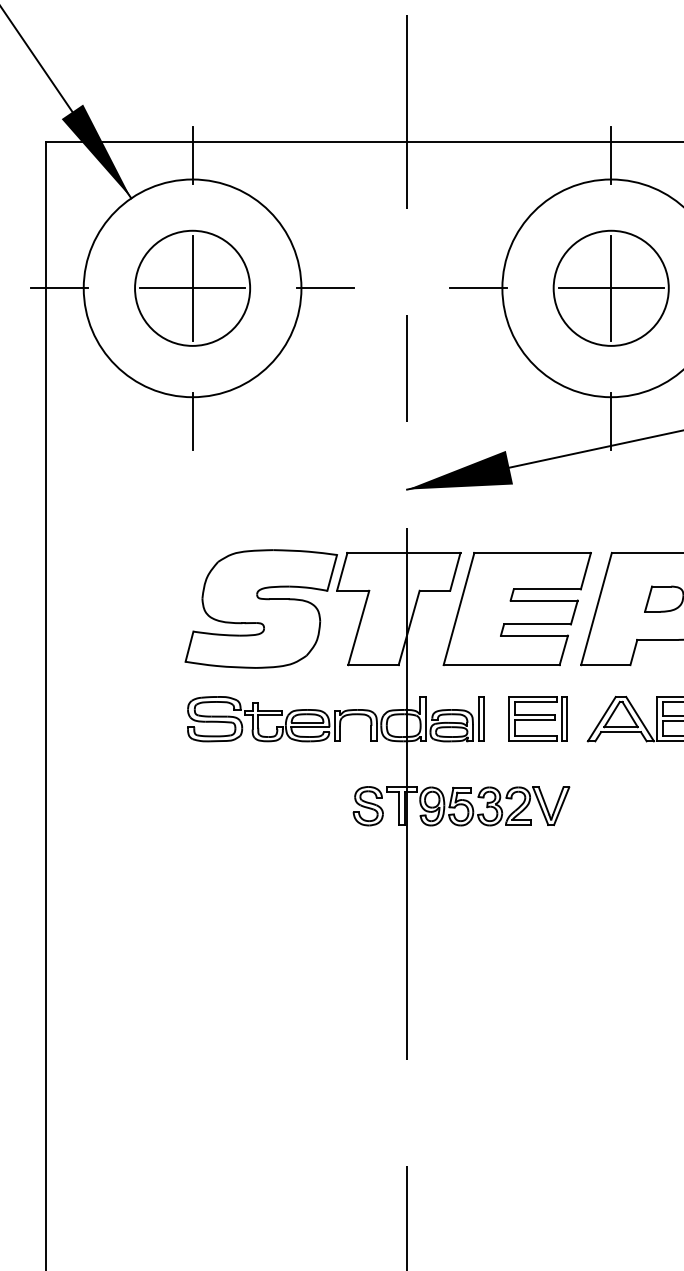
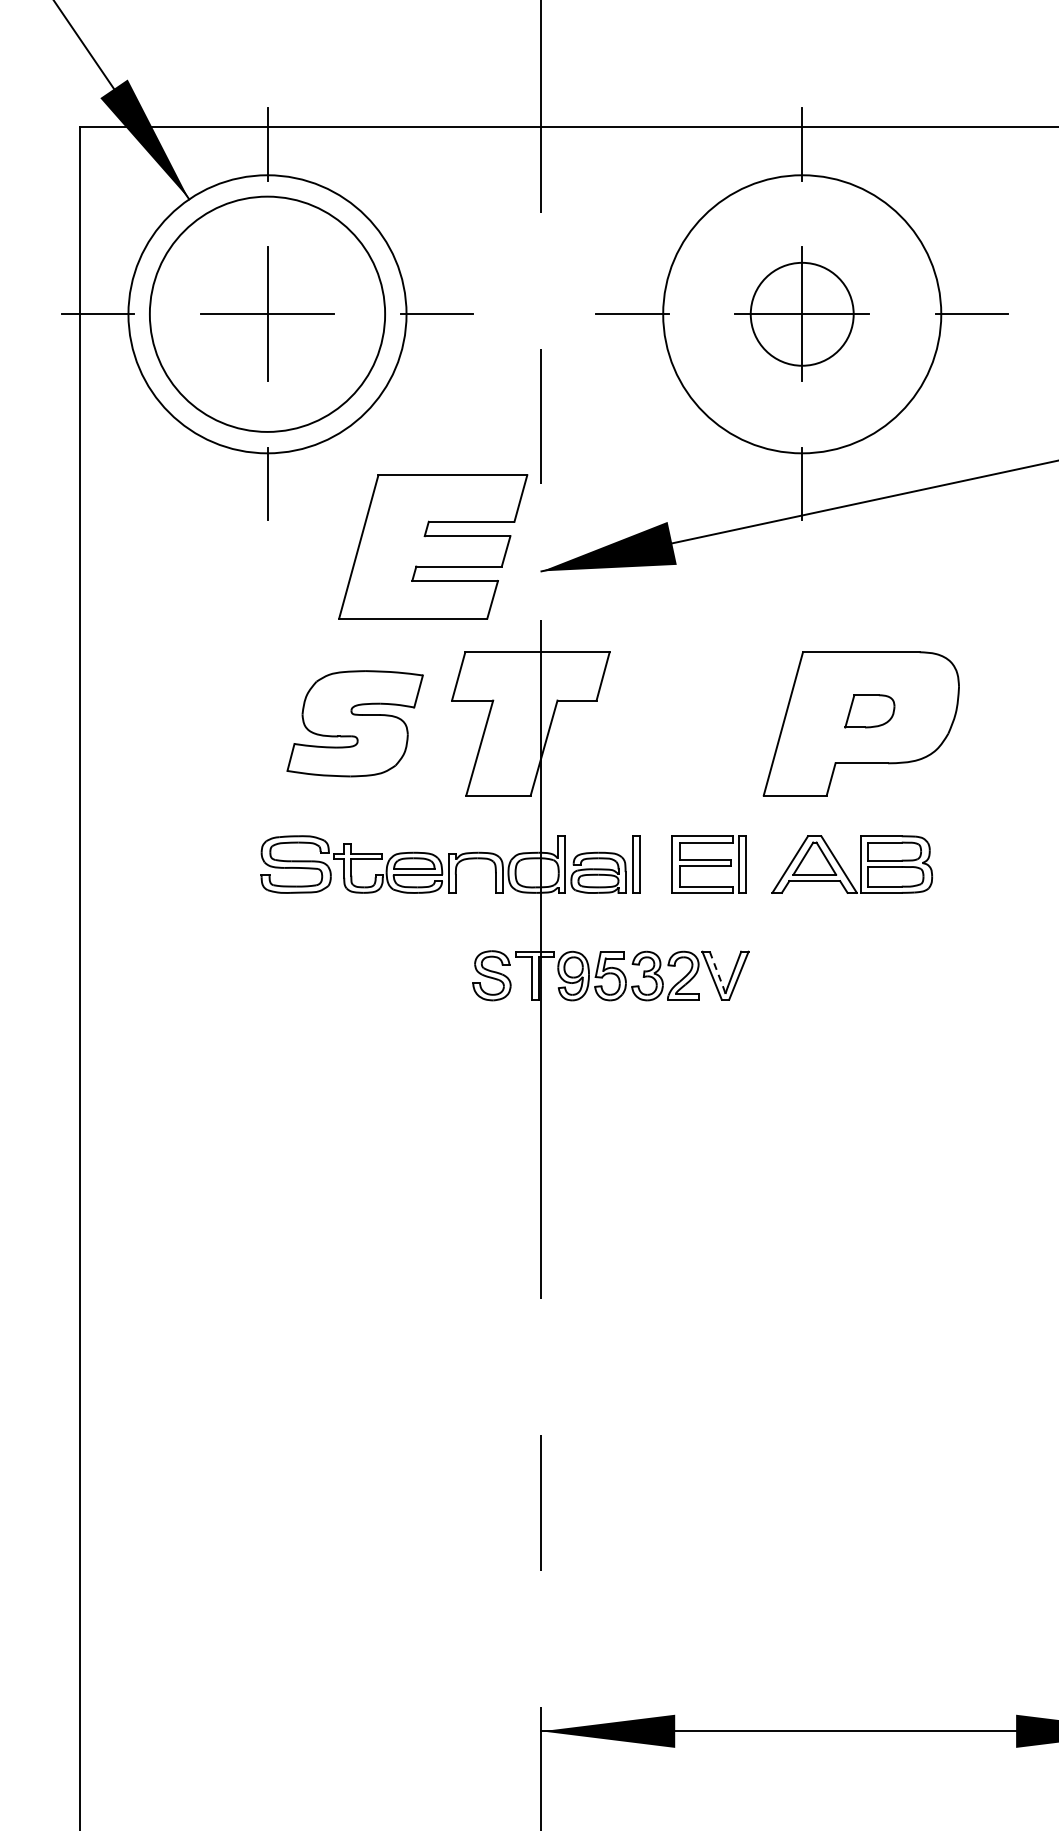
circle: (192, 287) -> (267, 313), size x1.6
circle: (610, 287) -> (801, 313), size x0.7
part: (260, 608) -> (354, 723), size x0.7
part: (517, 608) -> (433, 546), moved
line: (544, 801) -> (716, 969), solid -> dashed

